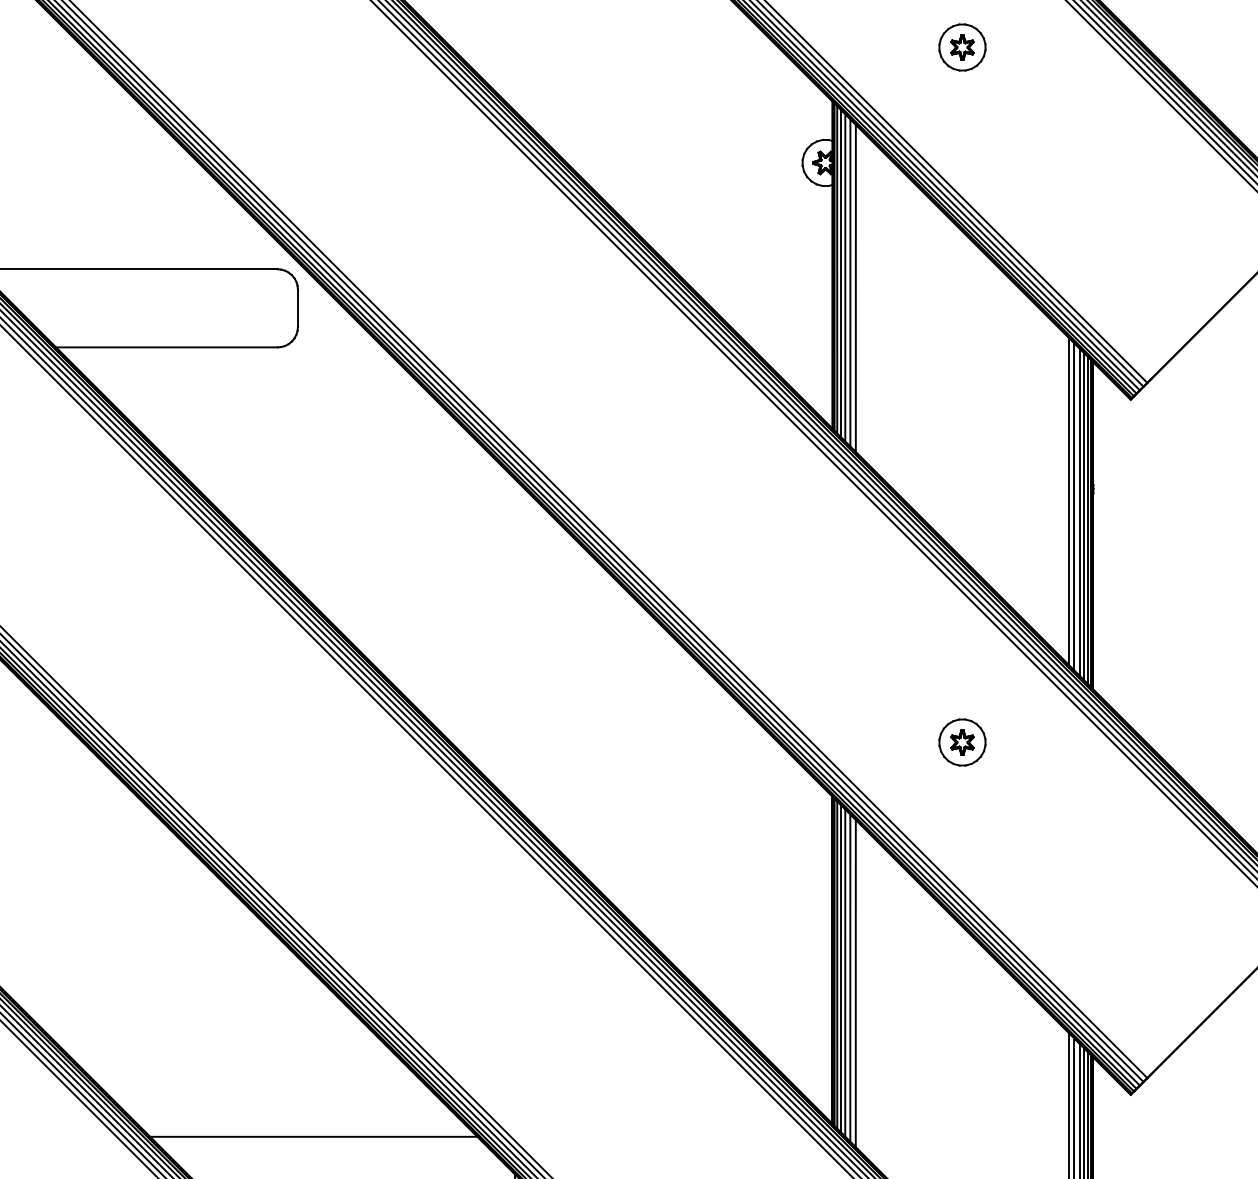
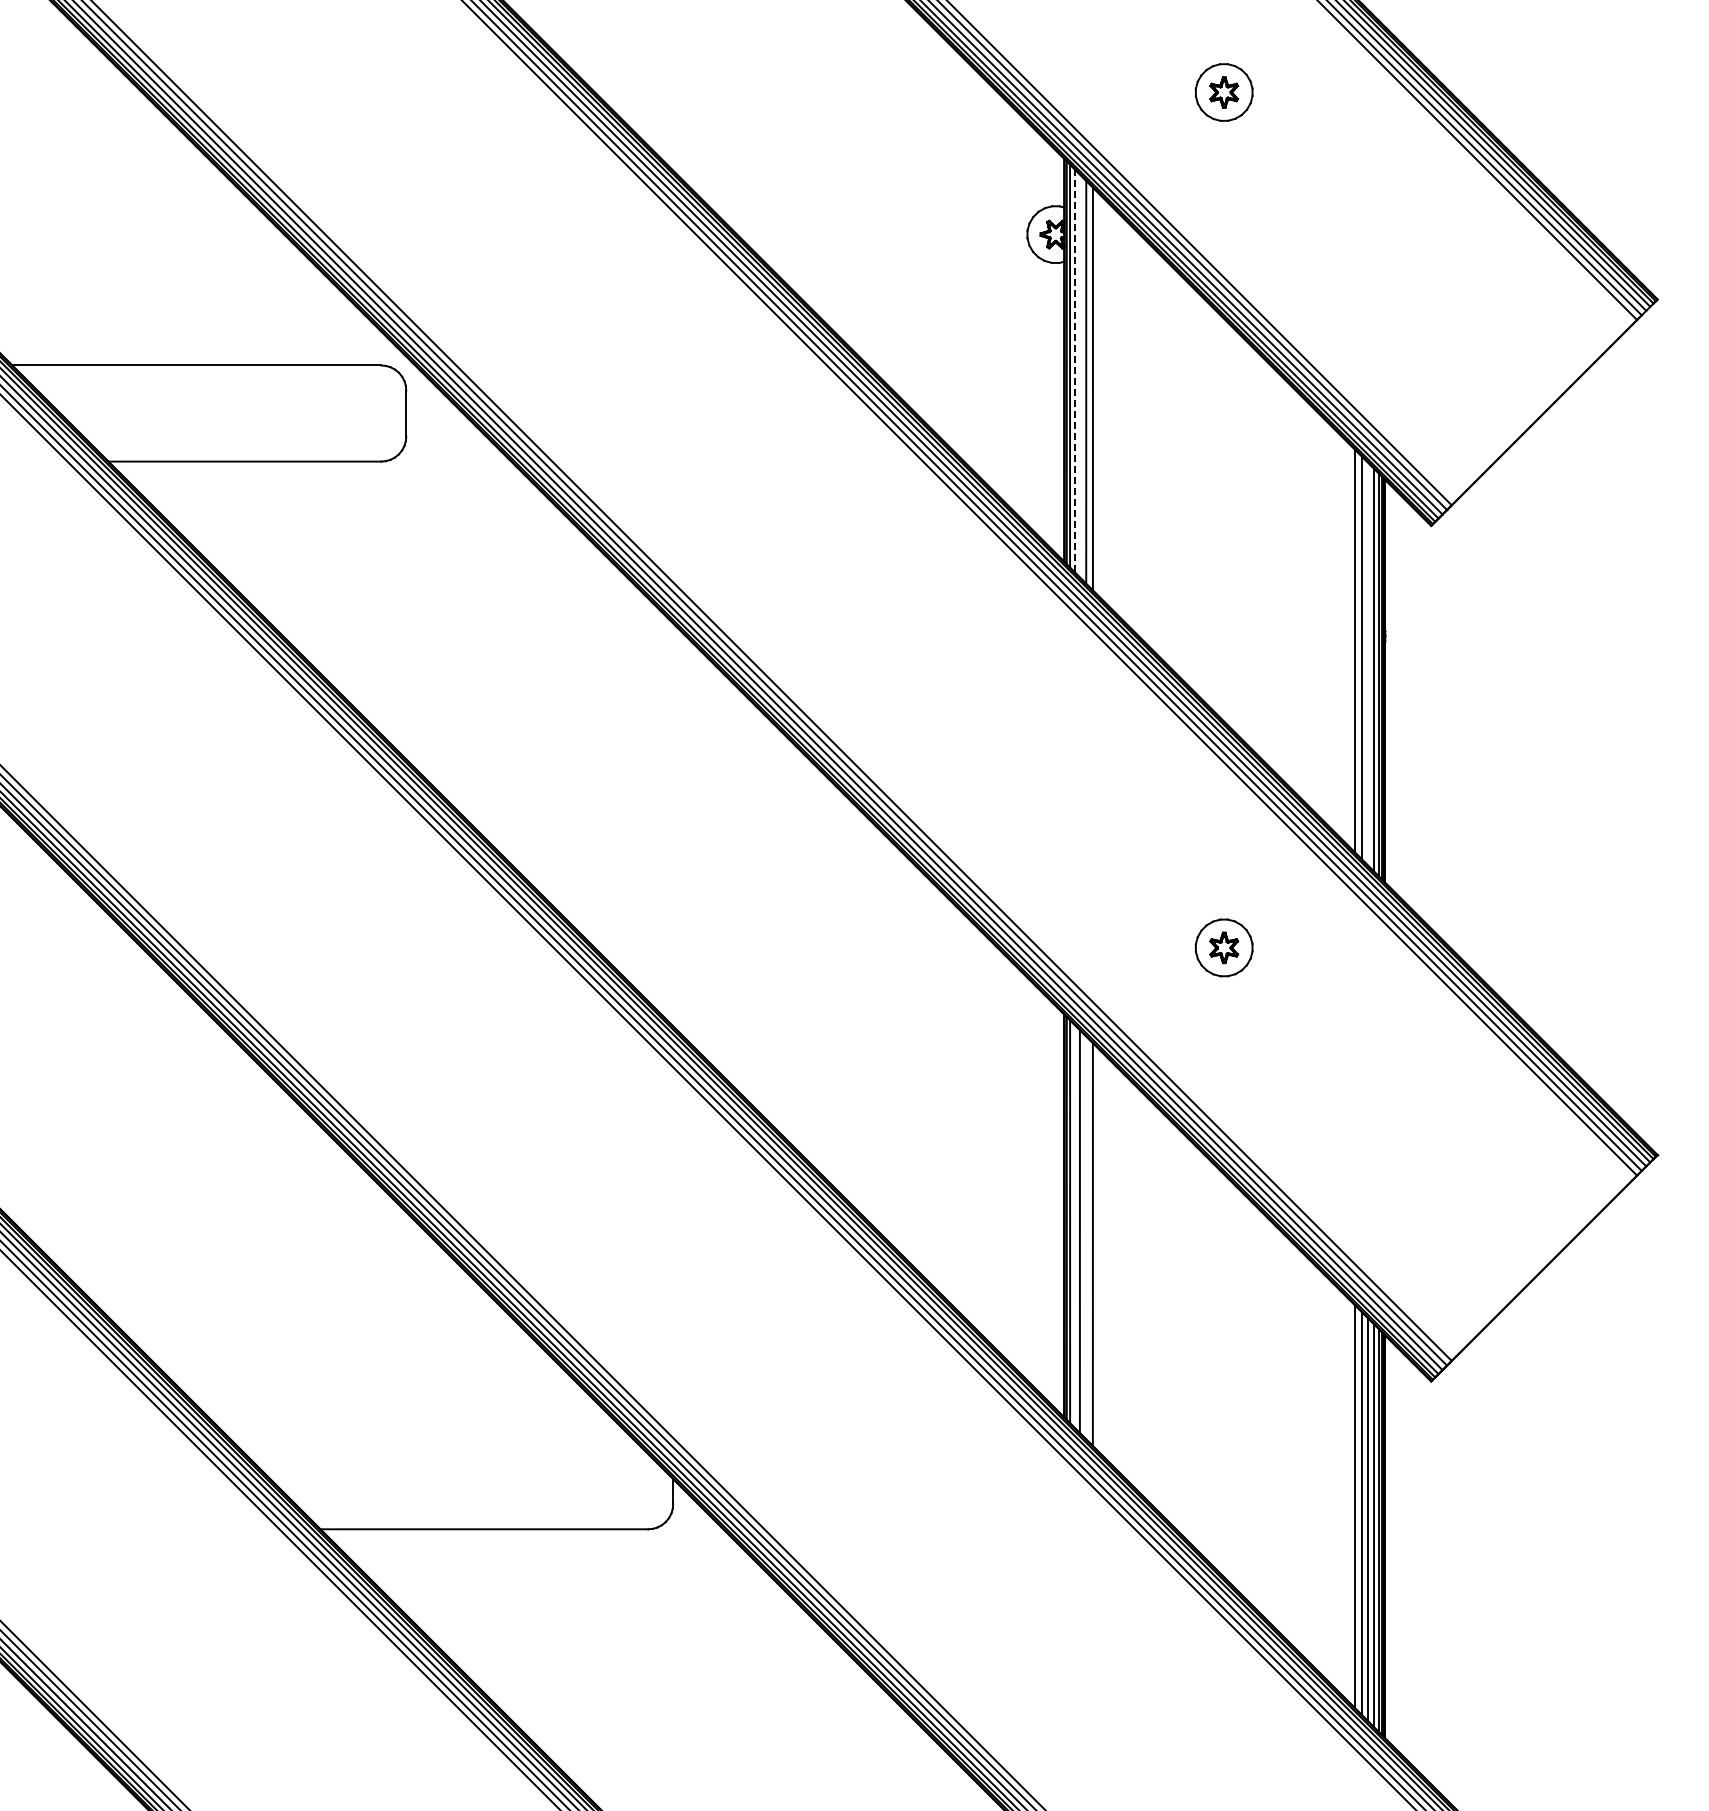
line: (840, 273) -> (1074, 370), solid -> dashed
line: (844, 277) -> (1079, 375), removed
line: (1079, 512) -> (1368, 664), removed
line: (840, 968) -> (1074, 1225), removed
line: (850, 977) -> (1086, 1237), removed
line: (313, 1137) -> (425, 1433), removed

